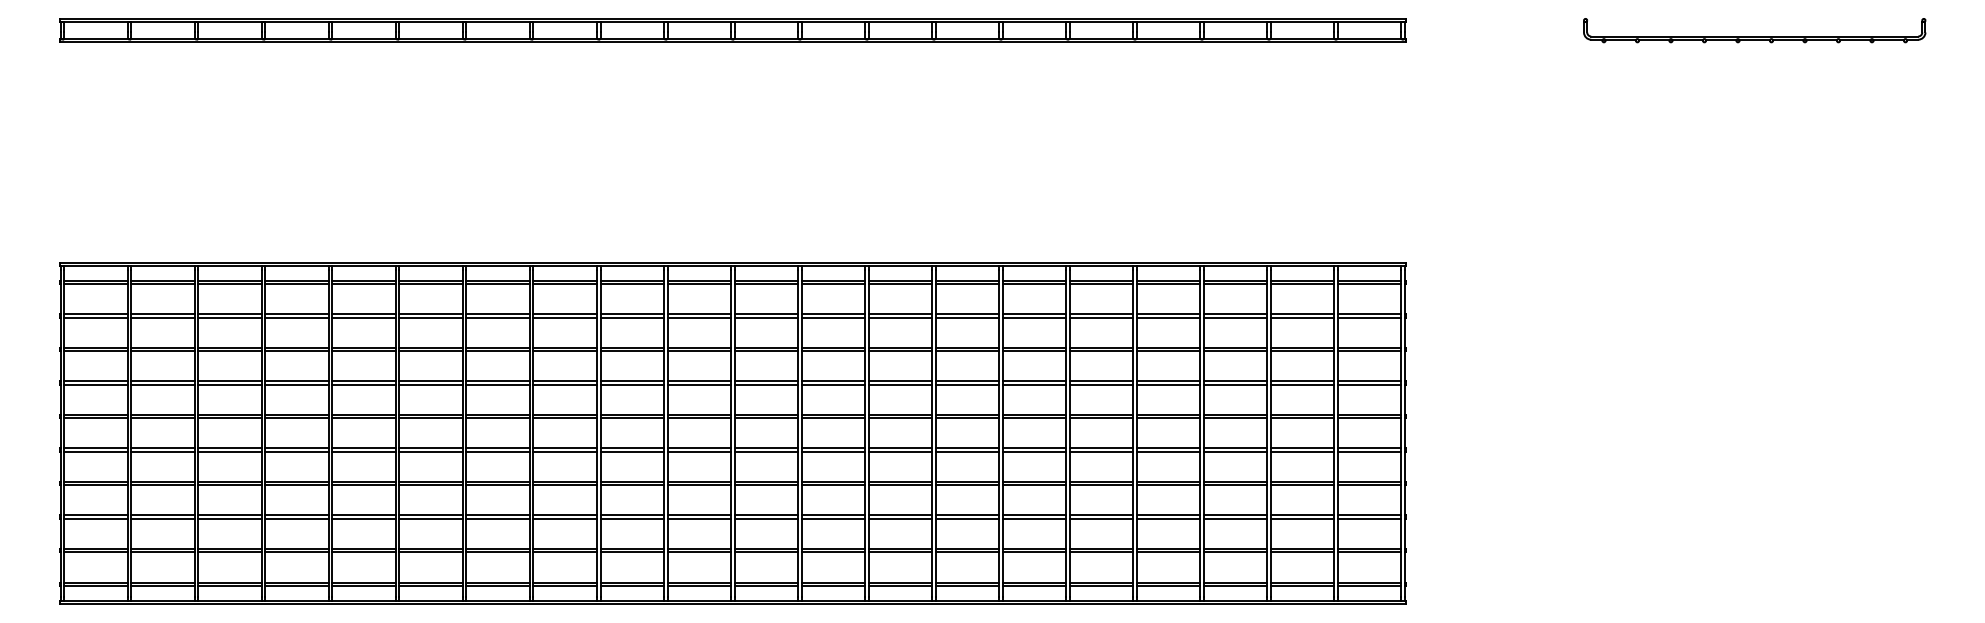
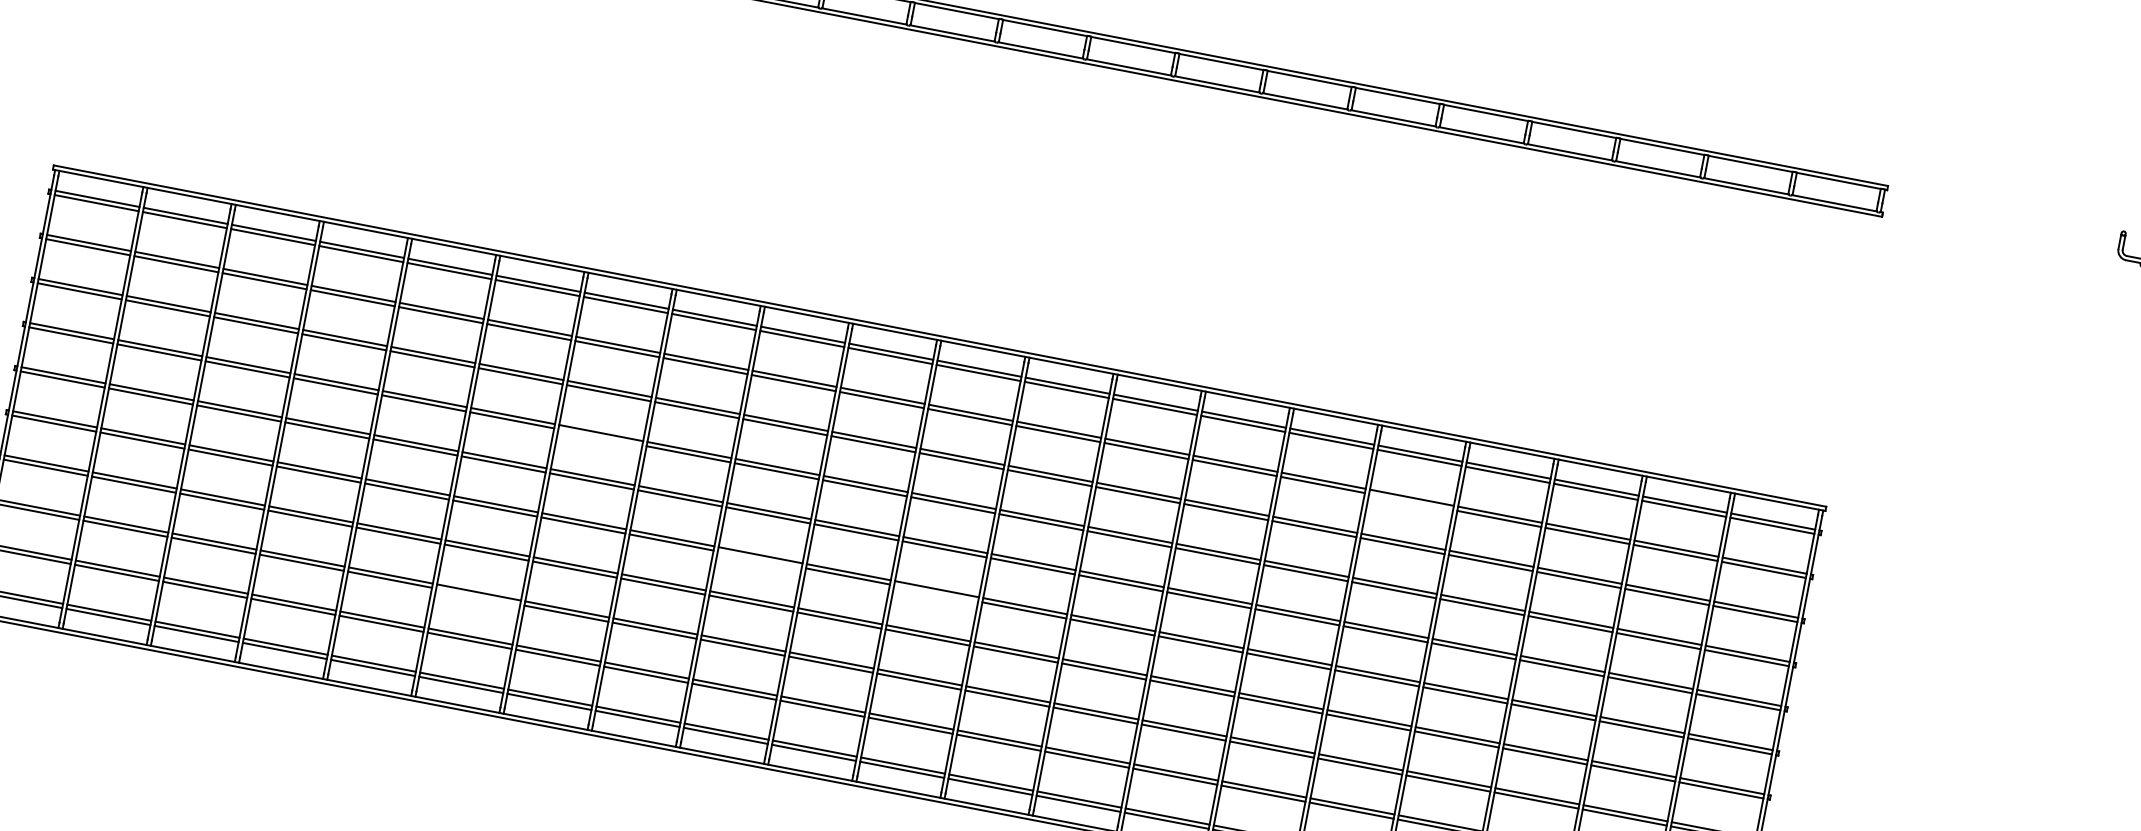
line: (1101, 317) -> (1411, 501), removed
line: (498, 384) -> (600, 437), removed
line: (632, 451) -> (760, 559), removed
line: (766, 451) -> (936, 593), removed
line: (431, 518) -> (478, 596), removed

